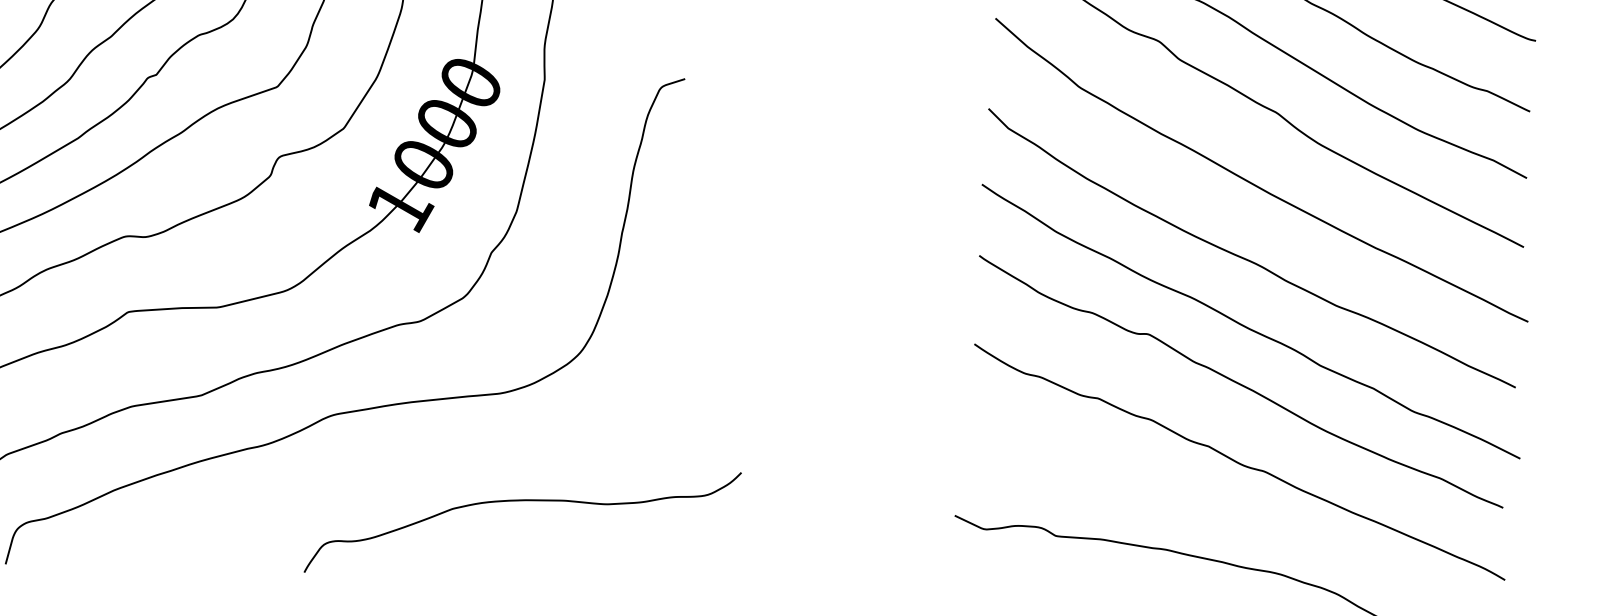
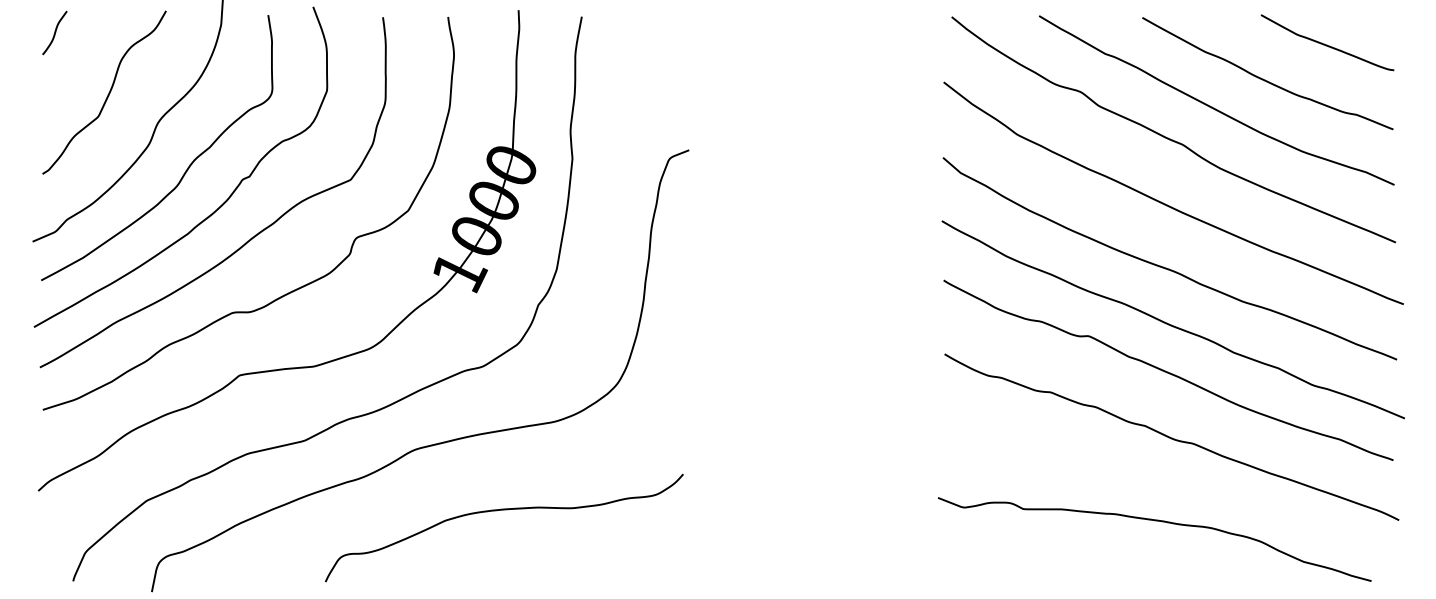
curve: (524, 501) -> (504, 510), moved

